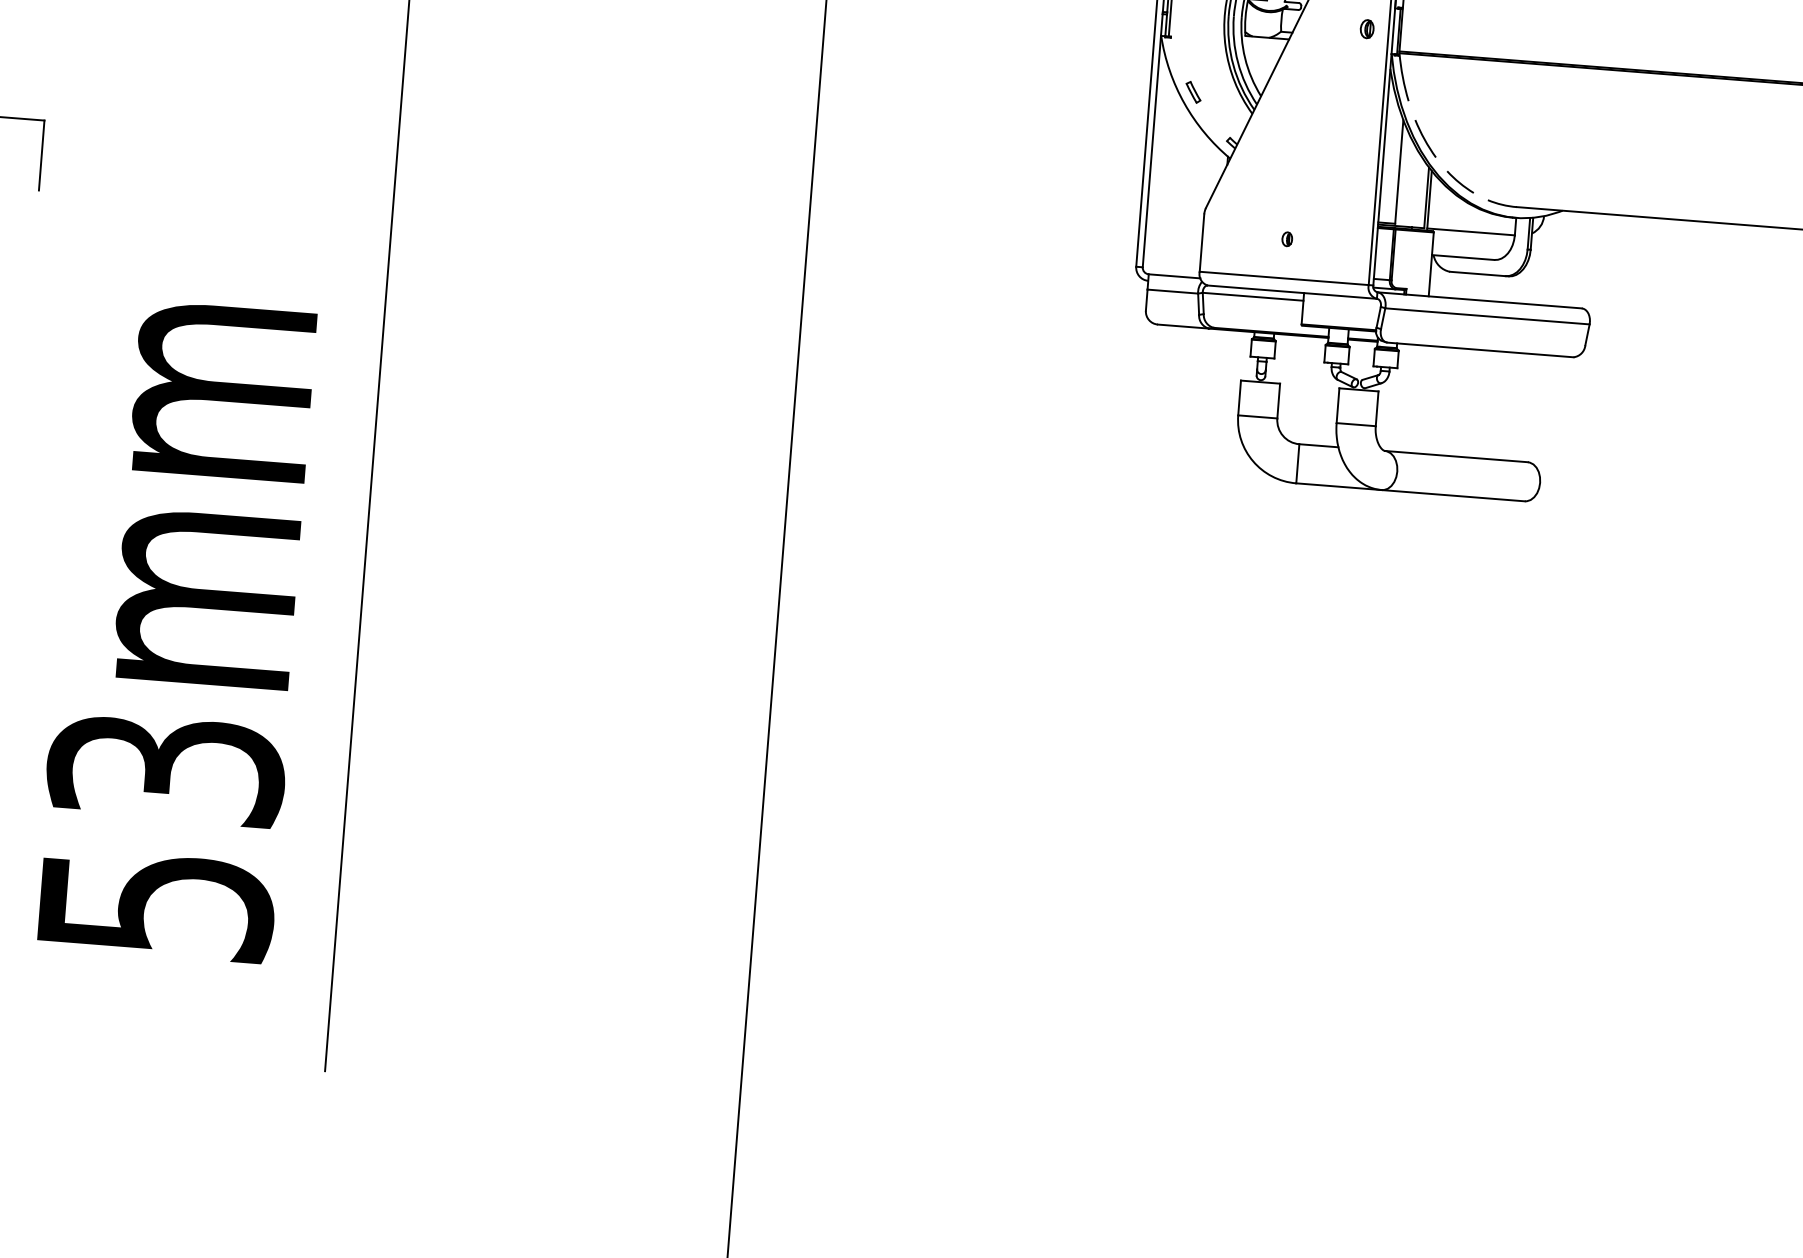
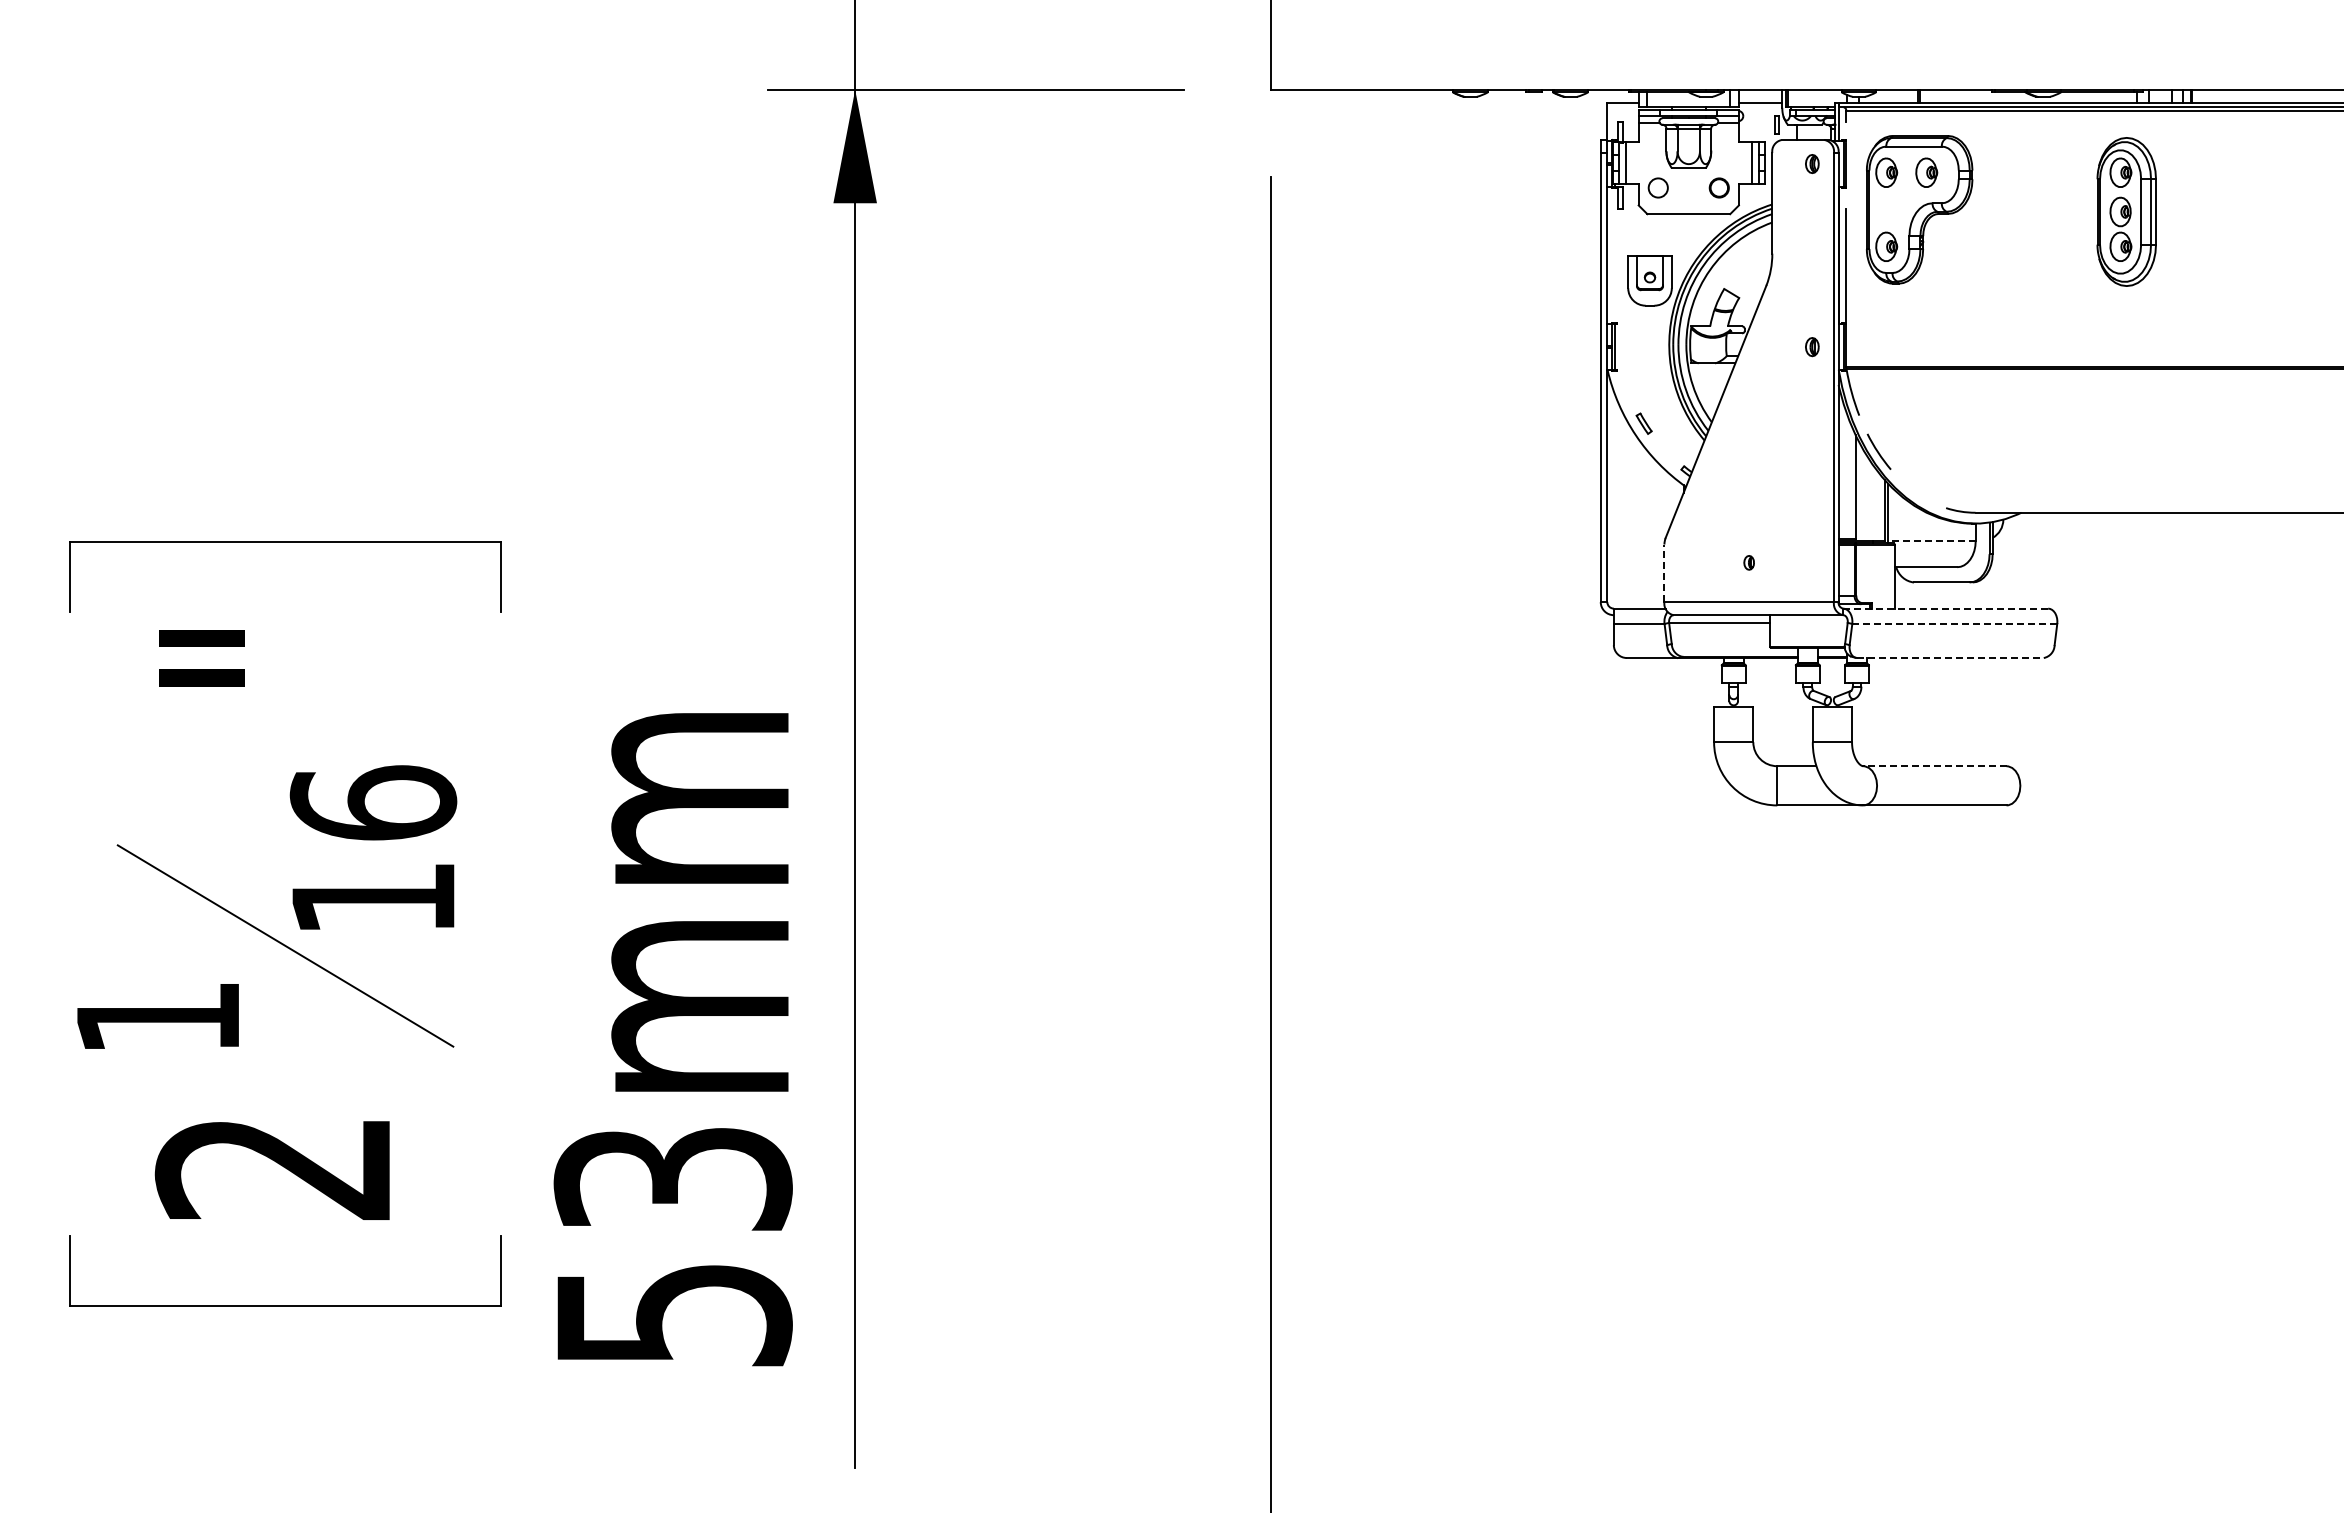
line: (1460, 182) -> (1917, 492), removed
line: (1470, 232) -> (1931, 541), solid -> dashed
line: (1202, 243) -> (1664, 573), solid -> dashed
line: (1479, 300) -> (1945, 608), solid -> dashed
line: (1488, 315) -> (1955, 623), solid -> dashed
line: (1481, 350) -> (1951, 658), solid -> dashed
line: (1456, 456) -> (1934, 766), solid -> dashed

